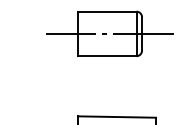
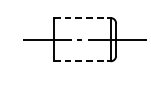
line: (107, 11) -> (82, 17), solid -> dashed
line: (107, 56) -> (82, 61), solid -> dashed

